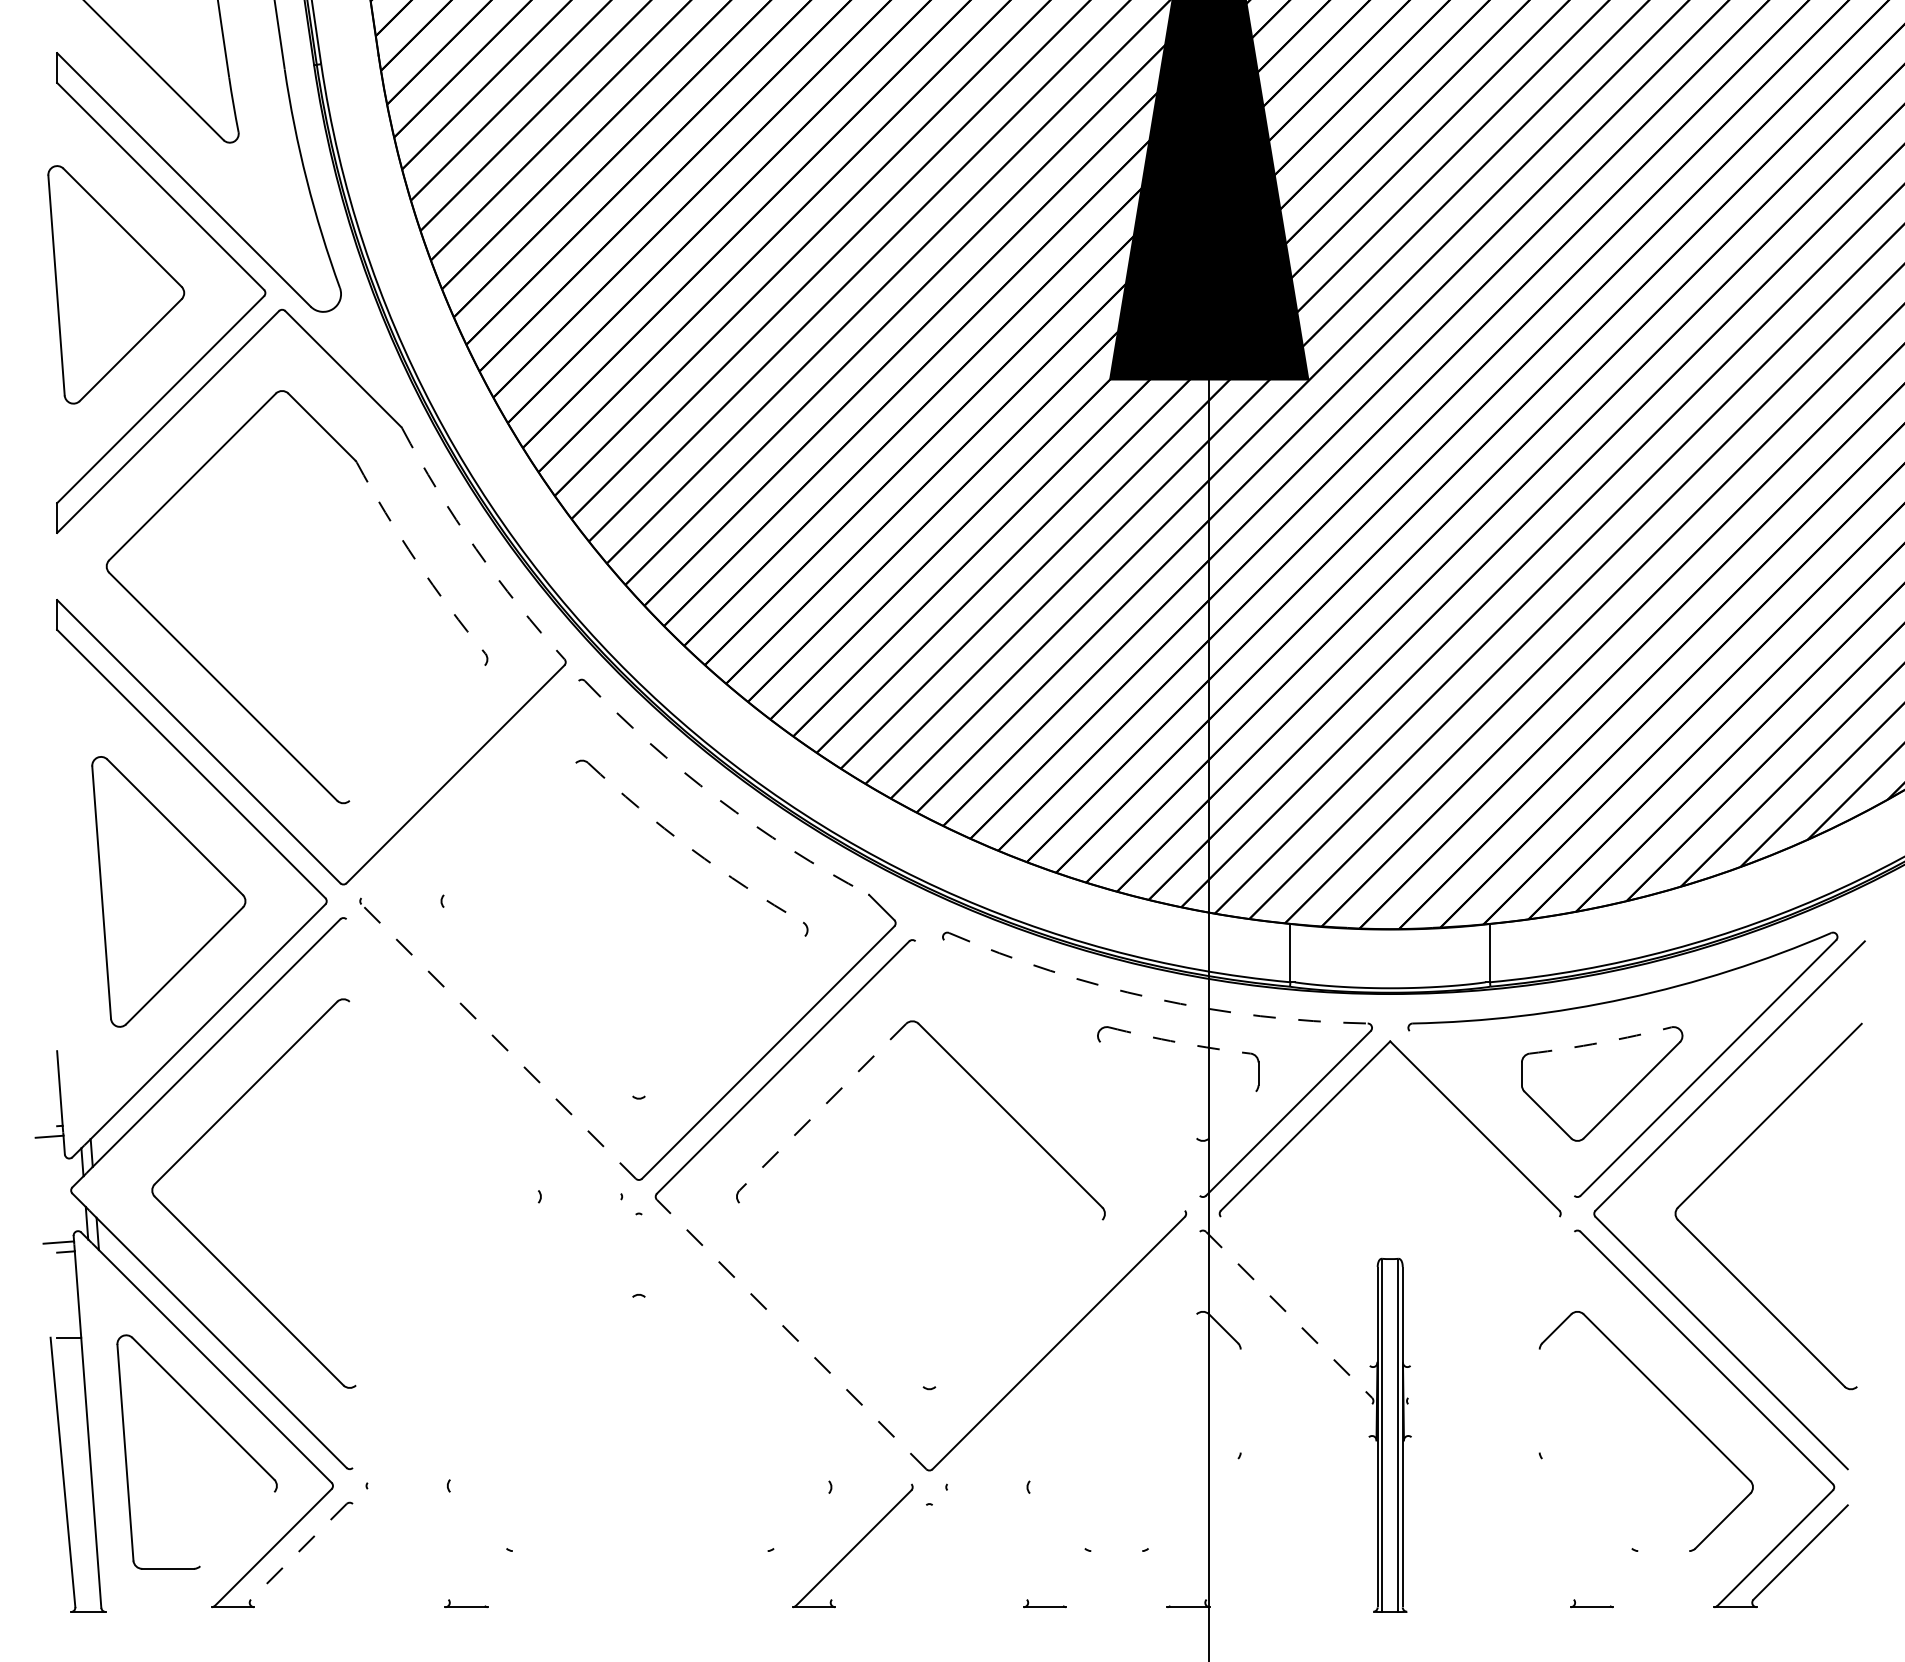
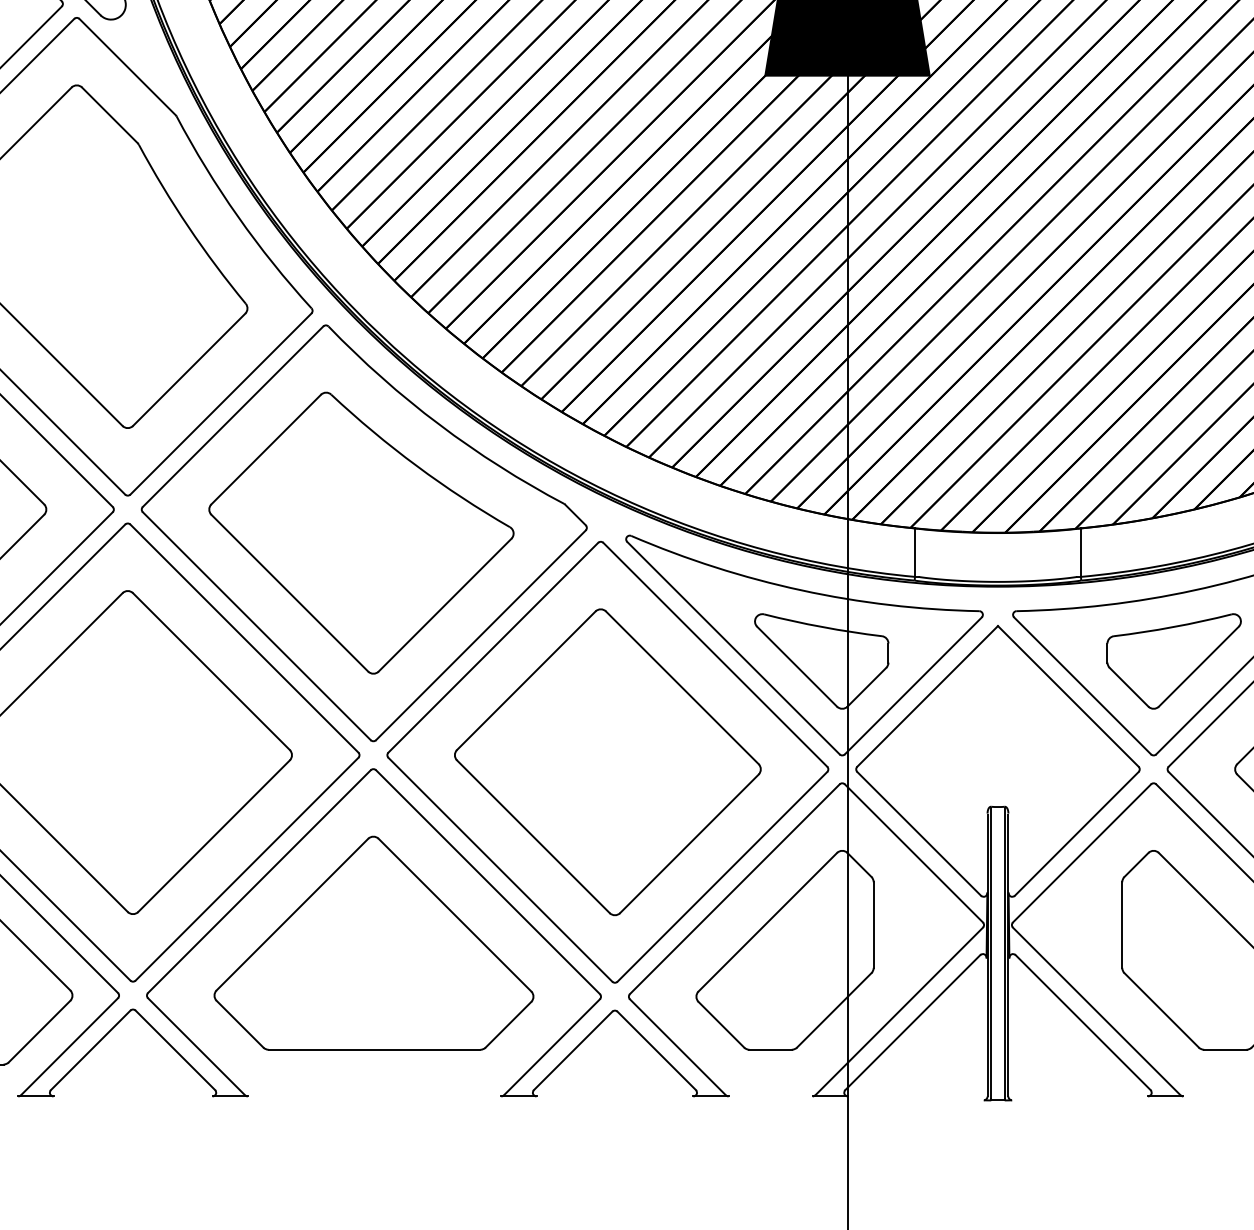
arc: (476, 548) -> (238, 216), dashed -> solid
arc: (416, 561) -> (188, 227), dashed -> solid
line: (416, 732) -> (188, 369), added
line: (469, 789) -> (232, 416), added
arc: (718, 799) -> (439, 424), dashed -> solid
line: (509, 828) -> (265, 449), added
arc: (691, 848) -> (417, 465), dashed -> solid
arc: (1154, 998) -> (802, 590), dashed -> solid
line: (538, 1001) -> (289, 592), added
line: (724, 1016) -> (444, 605), added
line: (498, 1041) -> (256, 626), dashed -> solid
arc: (1179, 1042) -> (822, 626), dashed -> solid
arc: (1601, 1042) -> (1173, 626), dashed -> solid
line: (483, 1056) -> (244, 638), added
line: (1071, 1067) -> (733, 647), added
line: (1049, 1075) -> (714, 654), added
line: (1148, 1090) -> (797, 666), added
line: (443, 1095) -> (210, 671), added
line: (822, 1107) -> (526, 681), dashed -> solid
line: (1491, 1113) -> (1082, 685), added
line: (1232, 1114) -> (866, 686), added
line: (1294, 1290) -> (918, 833), added
line: (1484, 1290) -> (1076, 833), added
line: (447, 1294) -> (214, 836), added
line: (831, 1294) -> (533, 836), added
line: (1018, 1303) -> (688, 843), added
line: (1491, 1314) -> (1082, 853), added
line: (1289, 1315) -> (914, 853), dashed -> solid
line: (486, 1333) -> (246, 868), added
line: (791, 1334) -> (500, 869), dashed -> solid
line: (501, 1348) -> (259, 881), added
line: (776, 1349) -> (487, 882), added
line: (1073, 1357) -> (734, 888), added
line: (541, 1388) -> (292, 914), added
line: (736, 1388) -> (454, 914), added
line: (1113, 1397) -> (767, 922), added
line: (1240, 1400) -> (873, 924), added
line: (1539, 1400) -> (1122, 924), added
line: (1193, 1503) -> (834, 1010), added
line: (1586, 1503) -> (1161, 1010), added
line: (1271, 1504) -> (899, 1011), added
line: (1508, 1504) -> (1096, 1011), added
line: (1287, 1518) -> (912, 1022), added
line: (1492, 1518) -> (1083, 1022), added
line: (478, 1520) -> (240, 1024), added
line: (800, 1520) -> (507, 1024), added
line: (1057, 1520) -> (721, 1024), added
line: (237, 1529) -> (39, 1031), added
line: (425, 1547) -> (196, 1046), added
line: (1005, 1547) -> (678, 1046), added
line: (298, 1551) -> (90, 1050), dashed -> solid
line: (400, 1551) -> (175, 1050), added
line: (639, 1551) -> (373, 1050), added
line: (1116, 1551) -> (770, 1050), added
line: (1663, 1551) -> (1225, 1050), added
line: (879, 1552) -> (573, 1050), added
line: (979, 1552) -> (656, 1050), added

